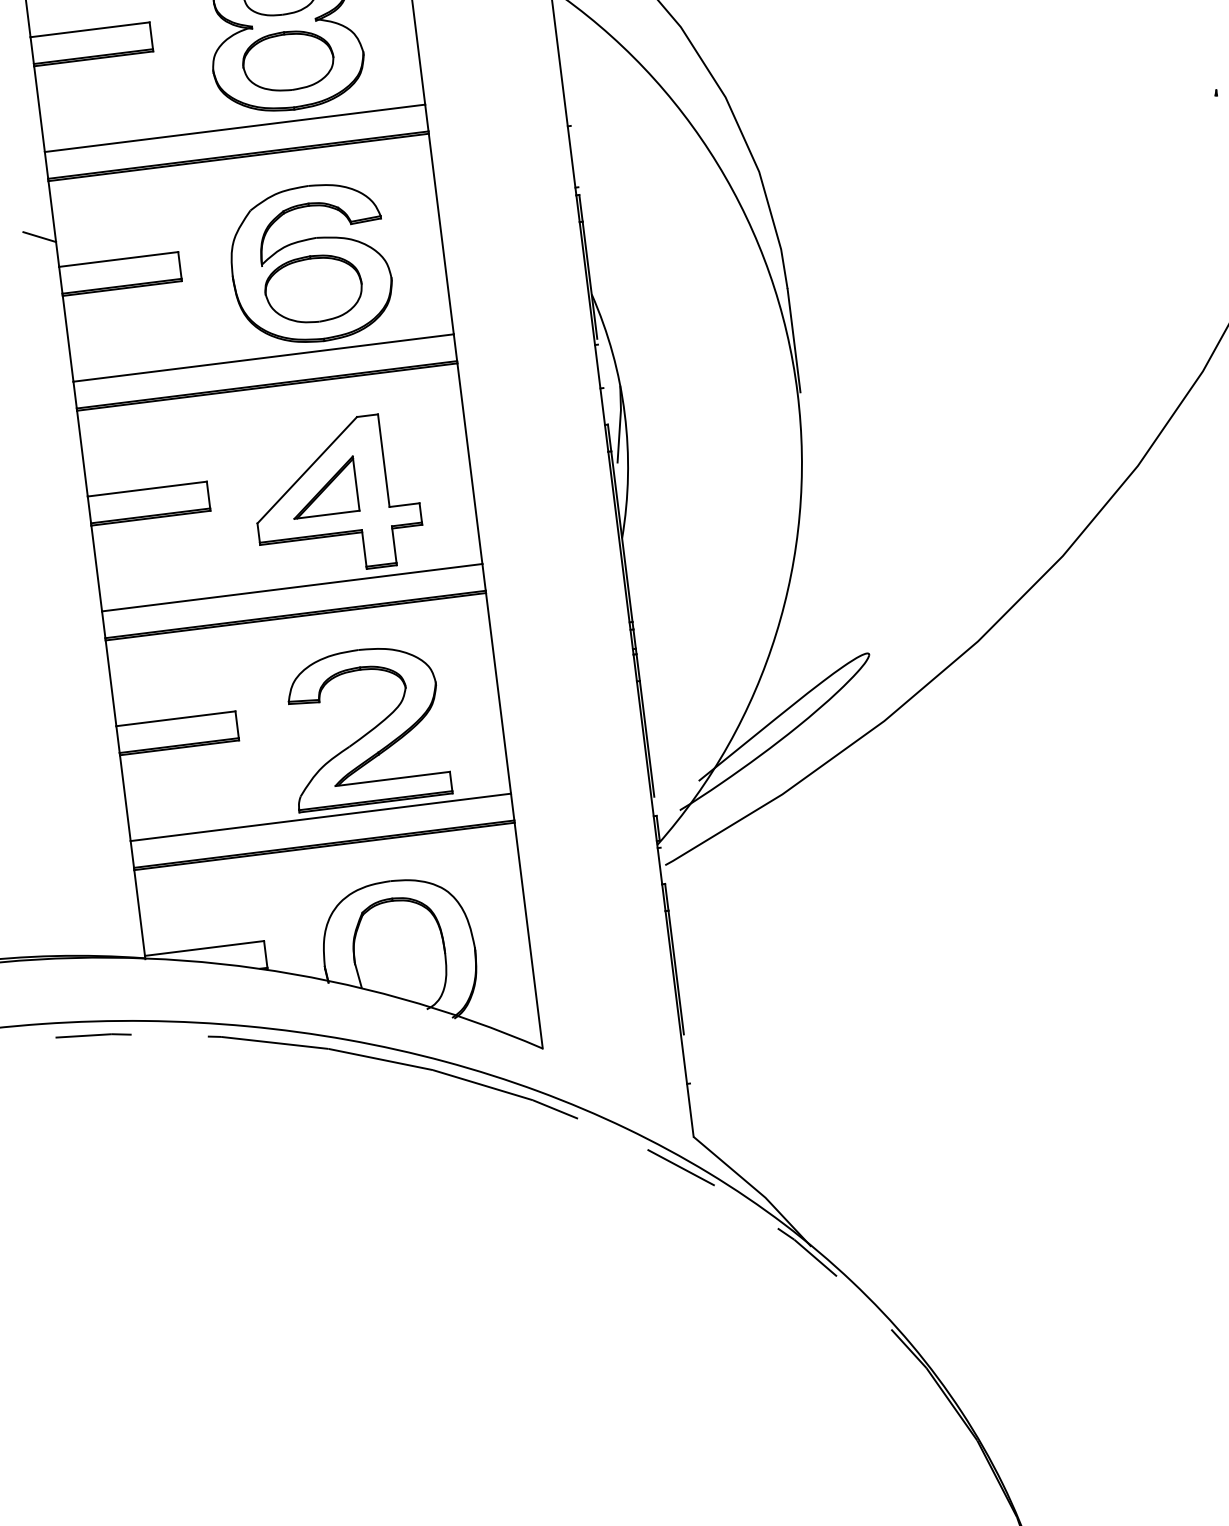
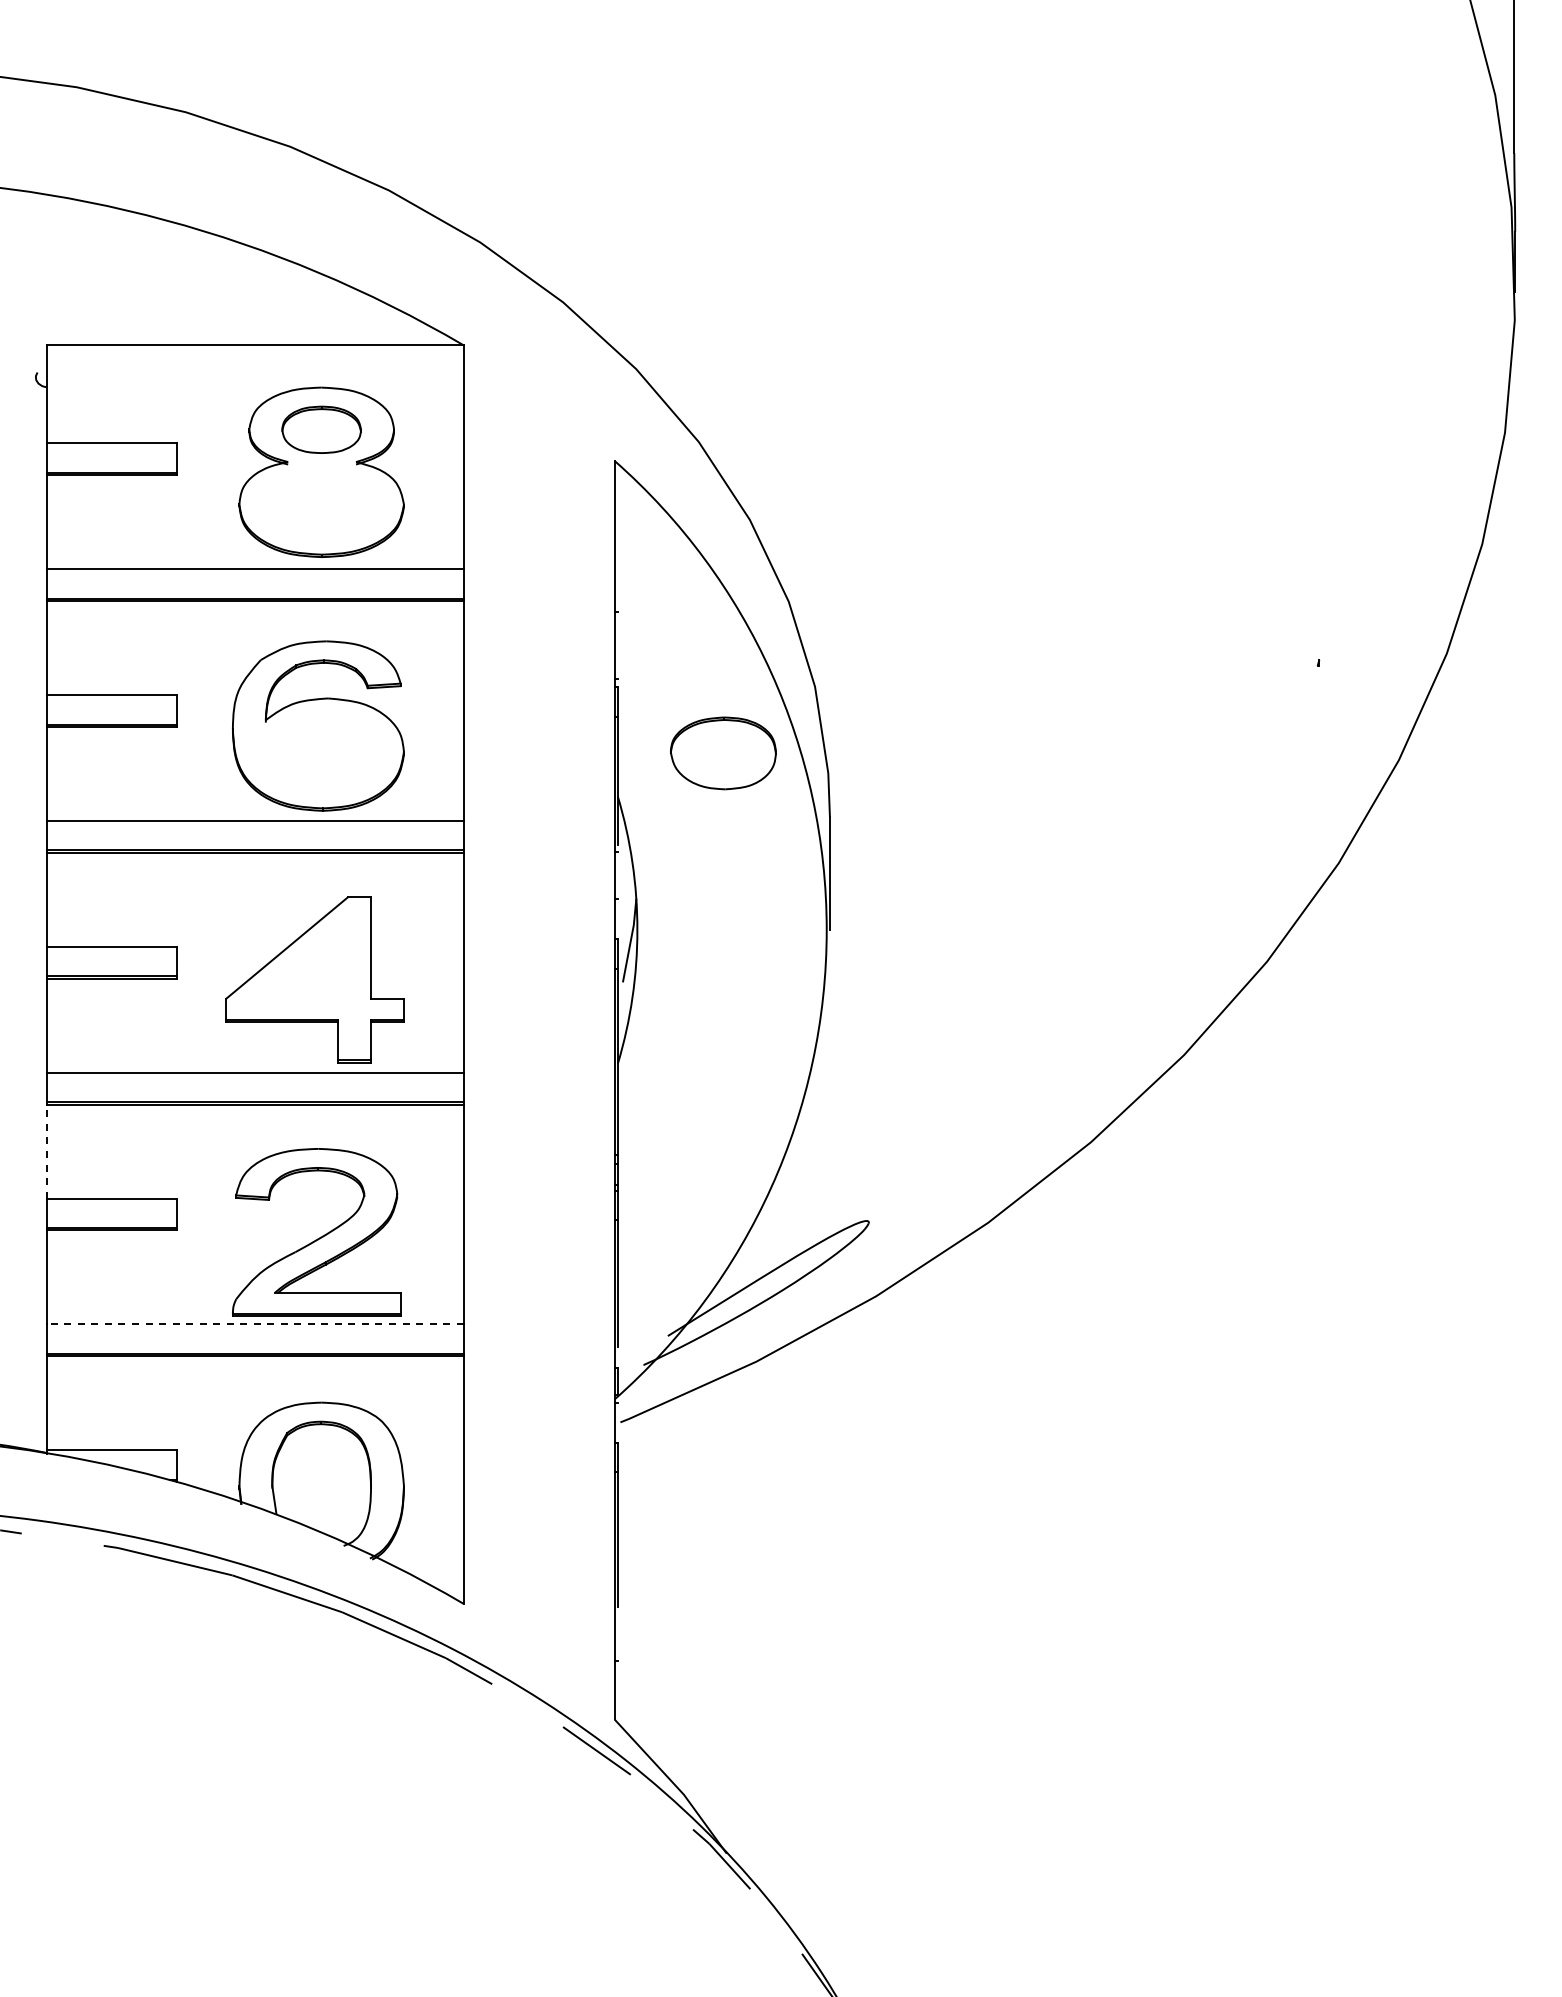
part: (288, 60) -> (321, 503), removed
line: (39, 236) -> (29, 659), removed
part: (313, 289) -> (723, 753), moved
part: (323, 487) -> (302, 968), removed
line: (110, 683) -> (46, 1151), solid -> dashed
line: (320, 817) -> (254, 1324), solid -> dashed

